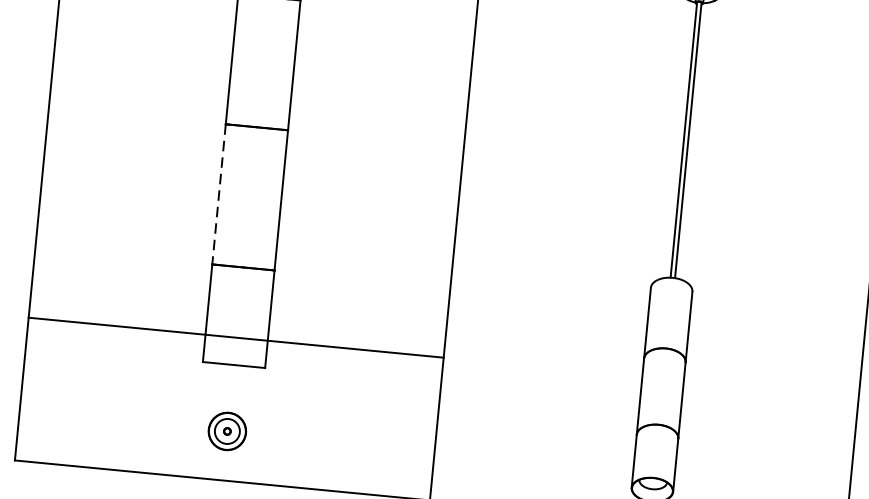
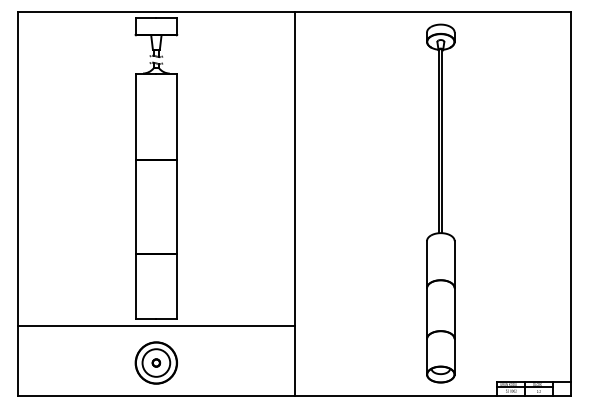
line: (218, 193) -> (135, 206), dashed -> solid
line: (235, 337) -> (155, 326), moved
part: (226, 430) -> (155, 362), size x1.67

